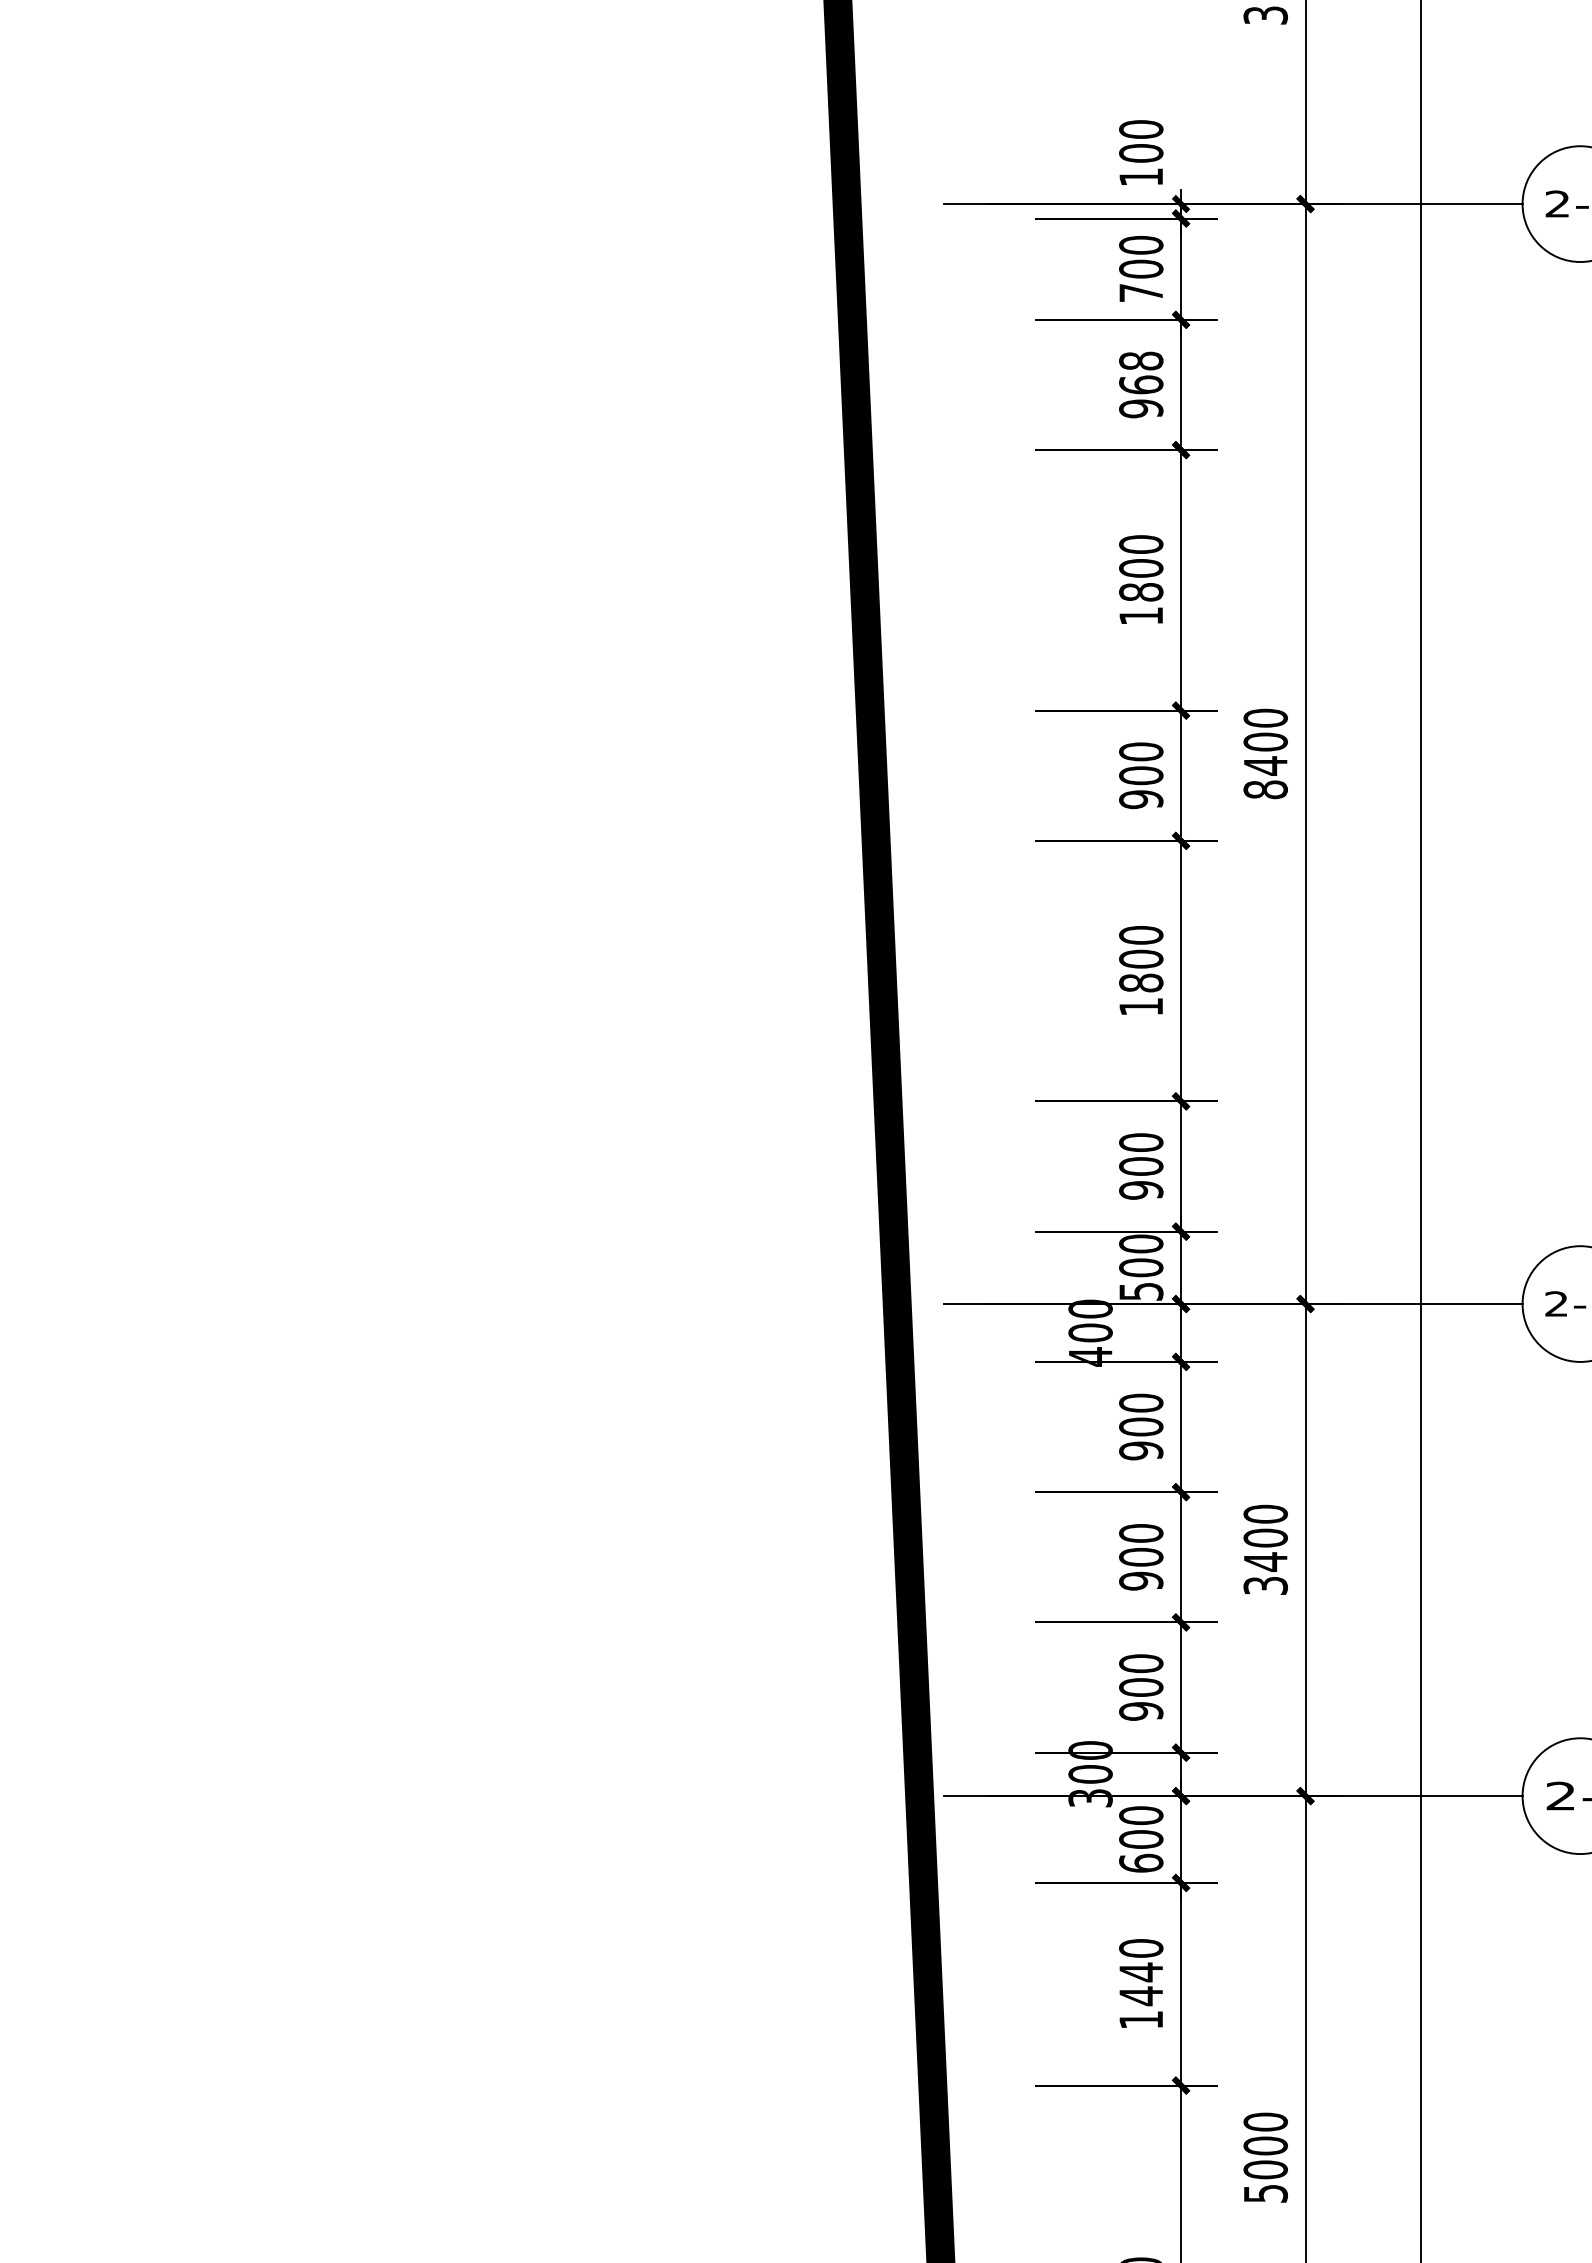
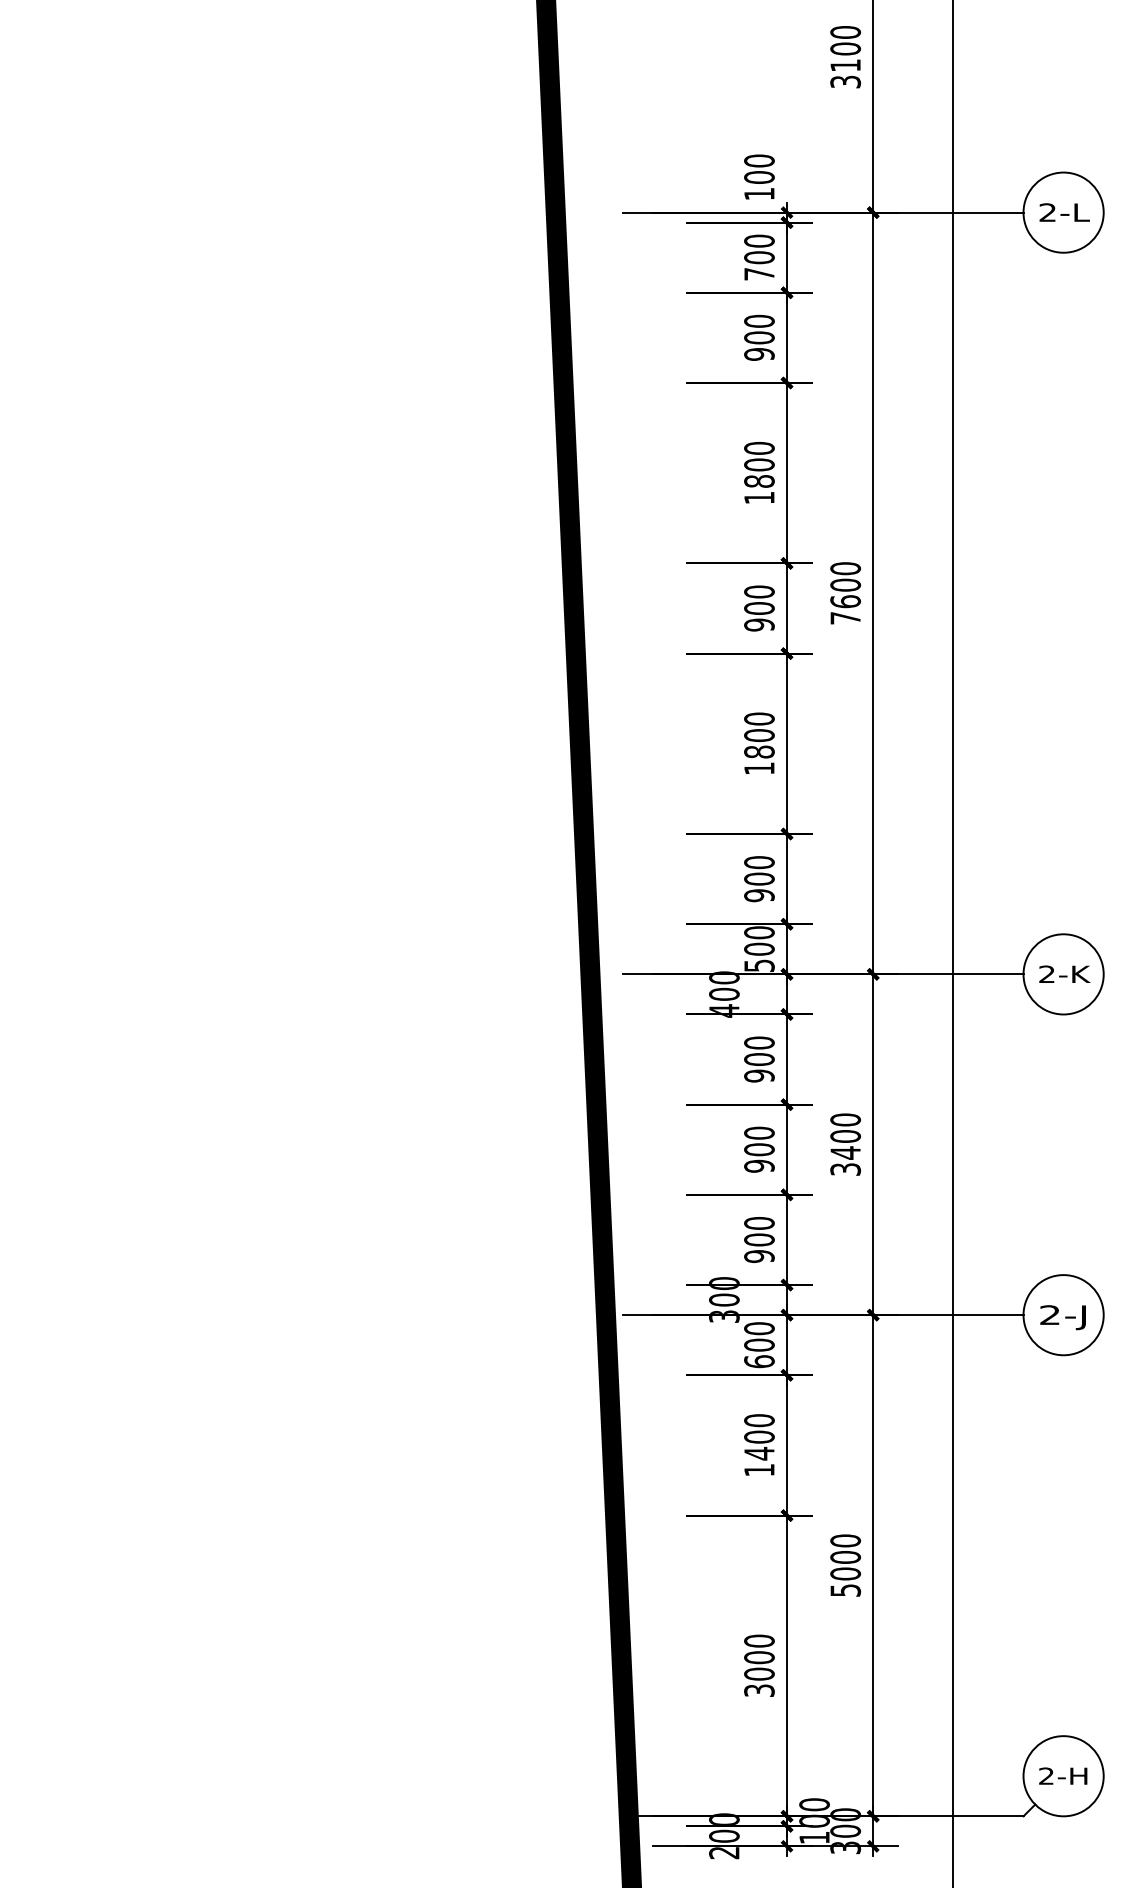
text: (1141, 372) -> (759, 329), 968 -> 900
text: (1265, 777) -> (845, 609), 8400 -> 7600
text: (1141, 1972) -> (759, 1437), 1440 -> 1400

